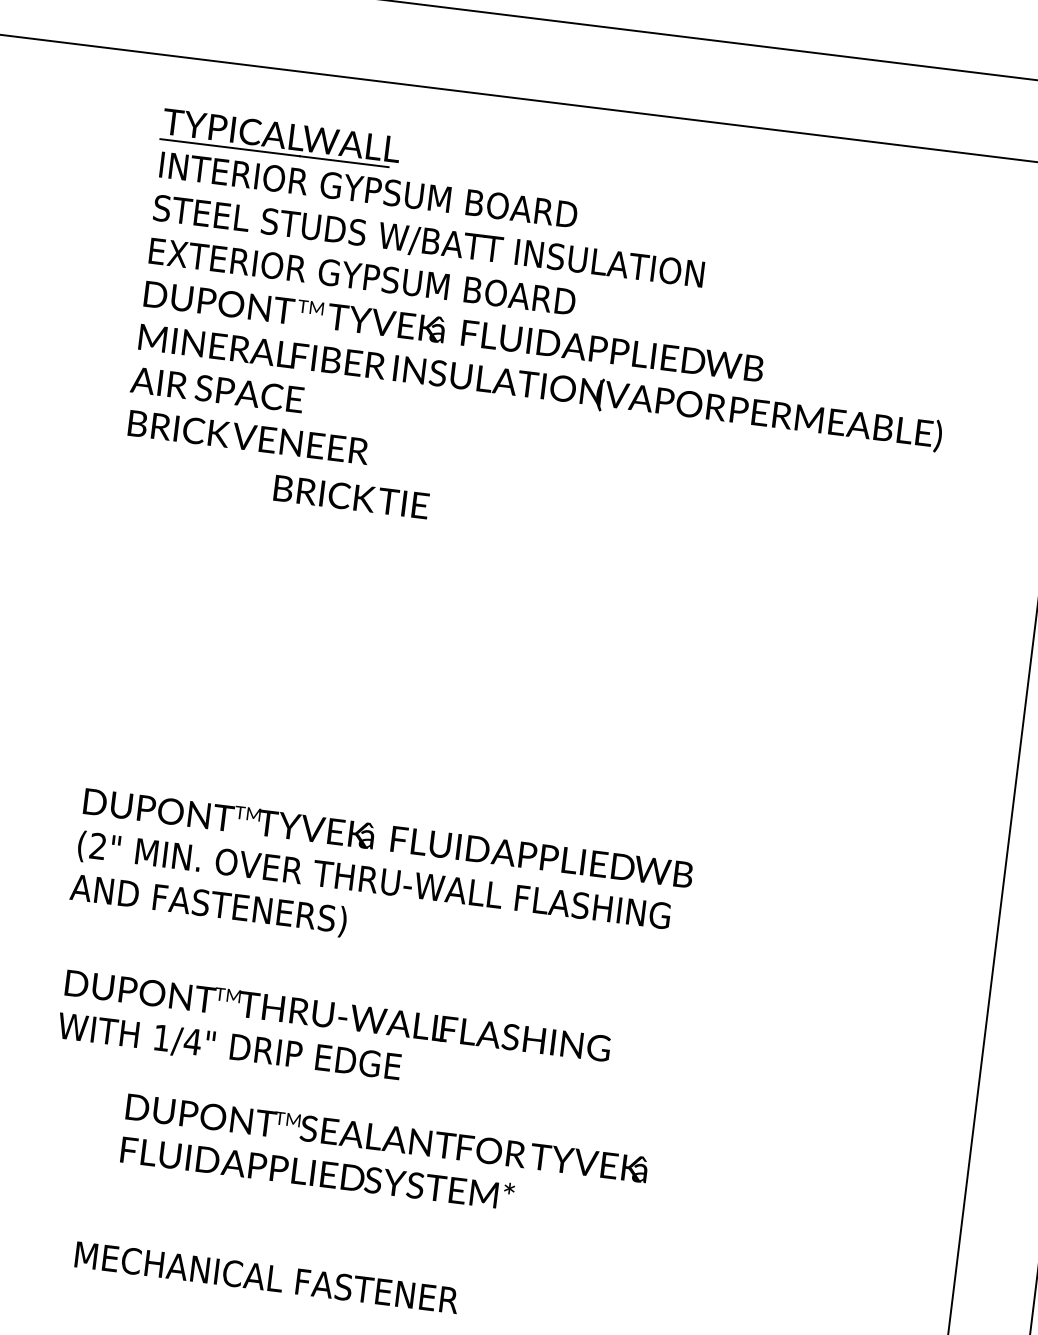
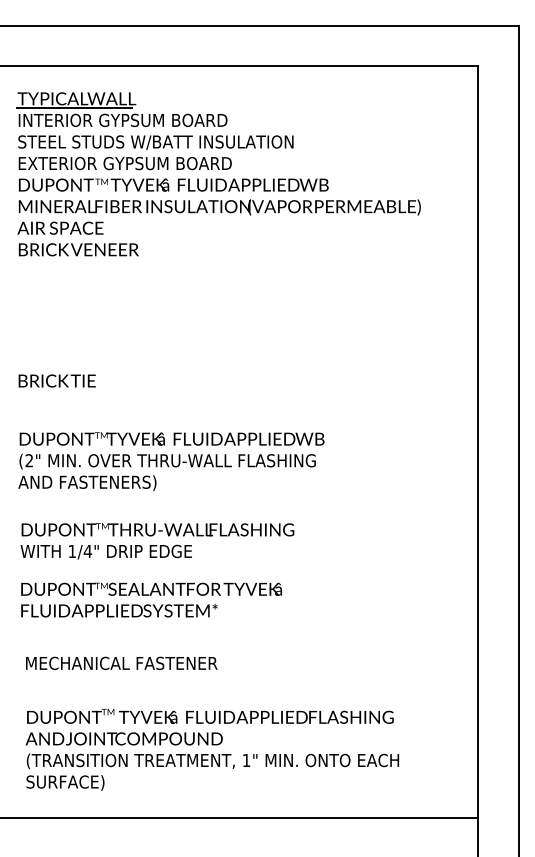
text: (350, 495) -> (56, 380), moved
text: (384, 1158) -> (151, 599), moved
text: (266, 1275) -> (121, 662), moved

